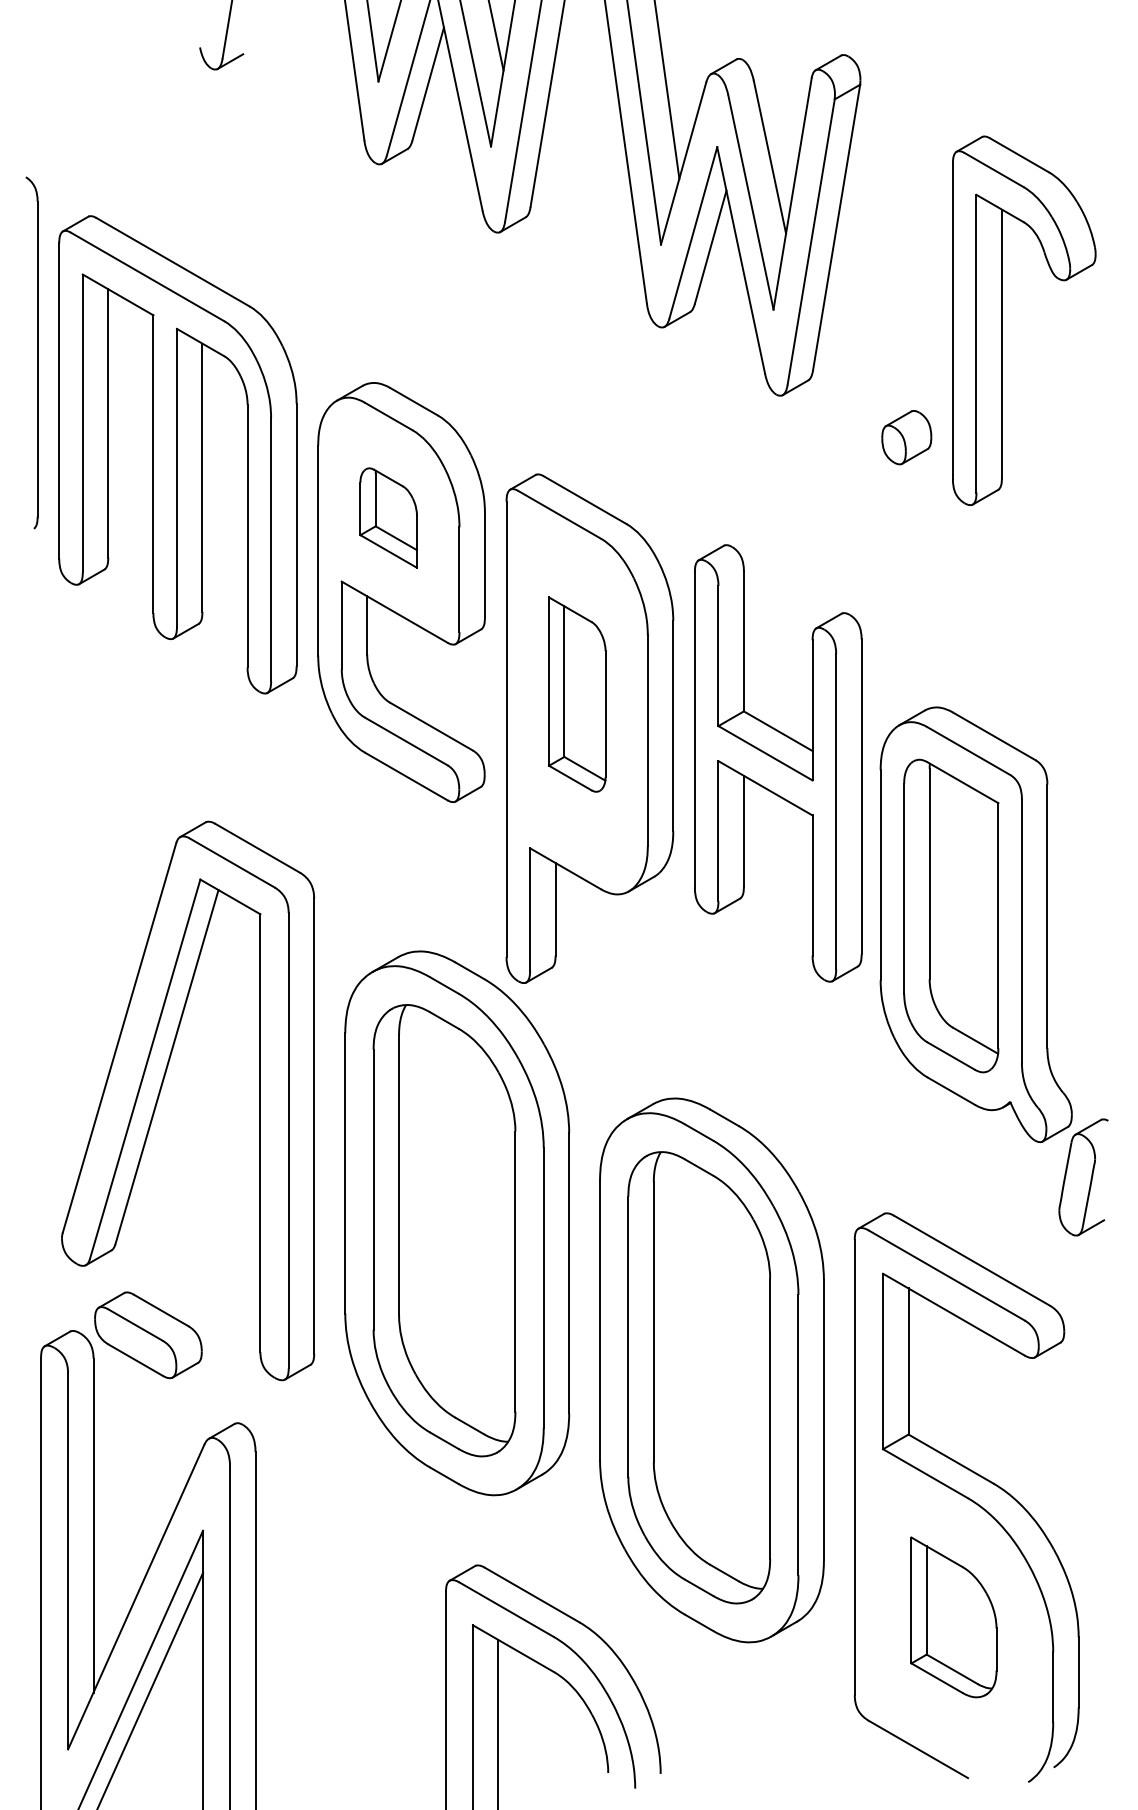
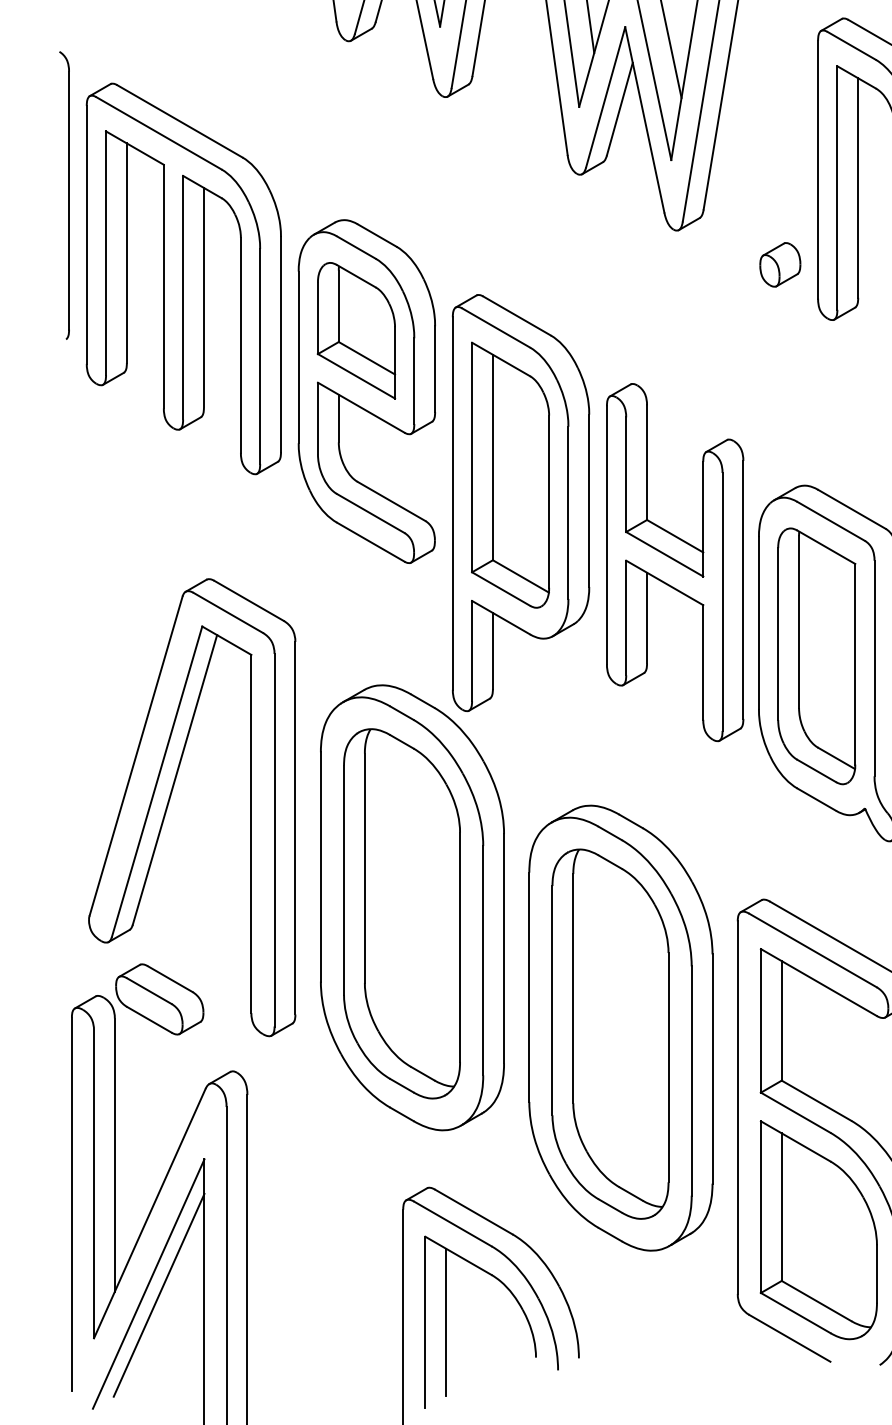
part: (388, 517) -> (356, 330), size x1.67
part: (577, 694) -> (510, 475), size x1.67
part: (778, 763) -> (675, 562), moved
part: (953, 1617) -> (818, 1230), size x1.67

